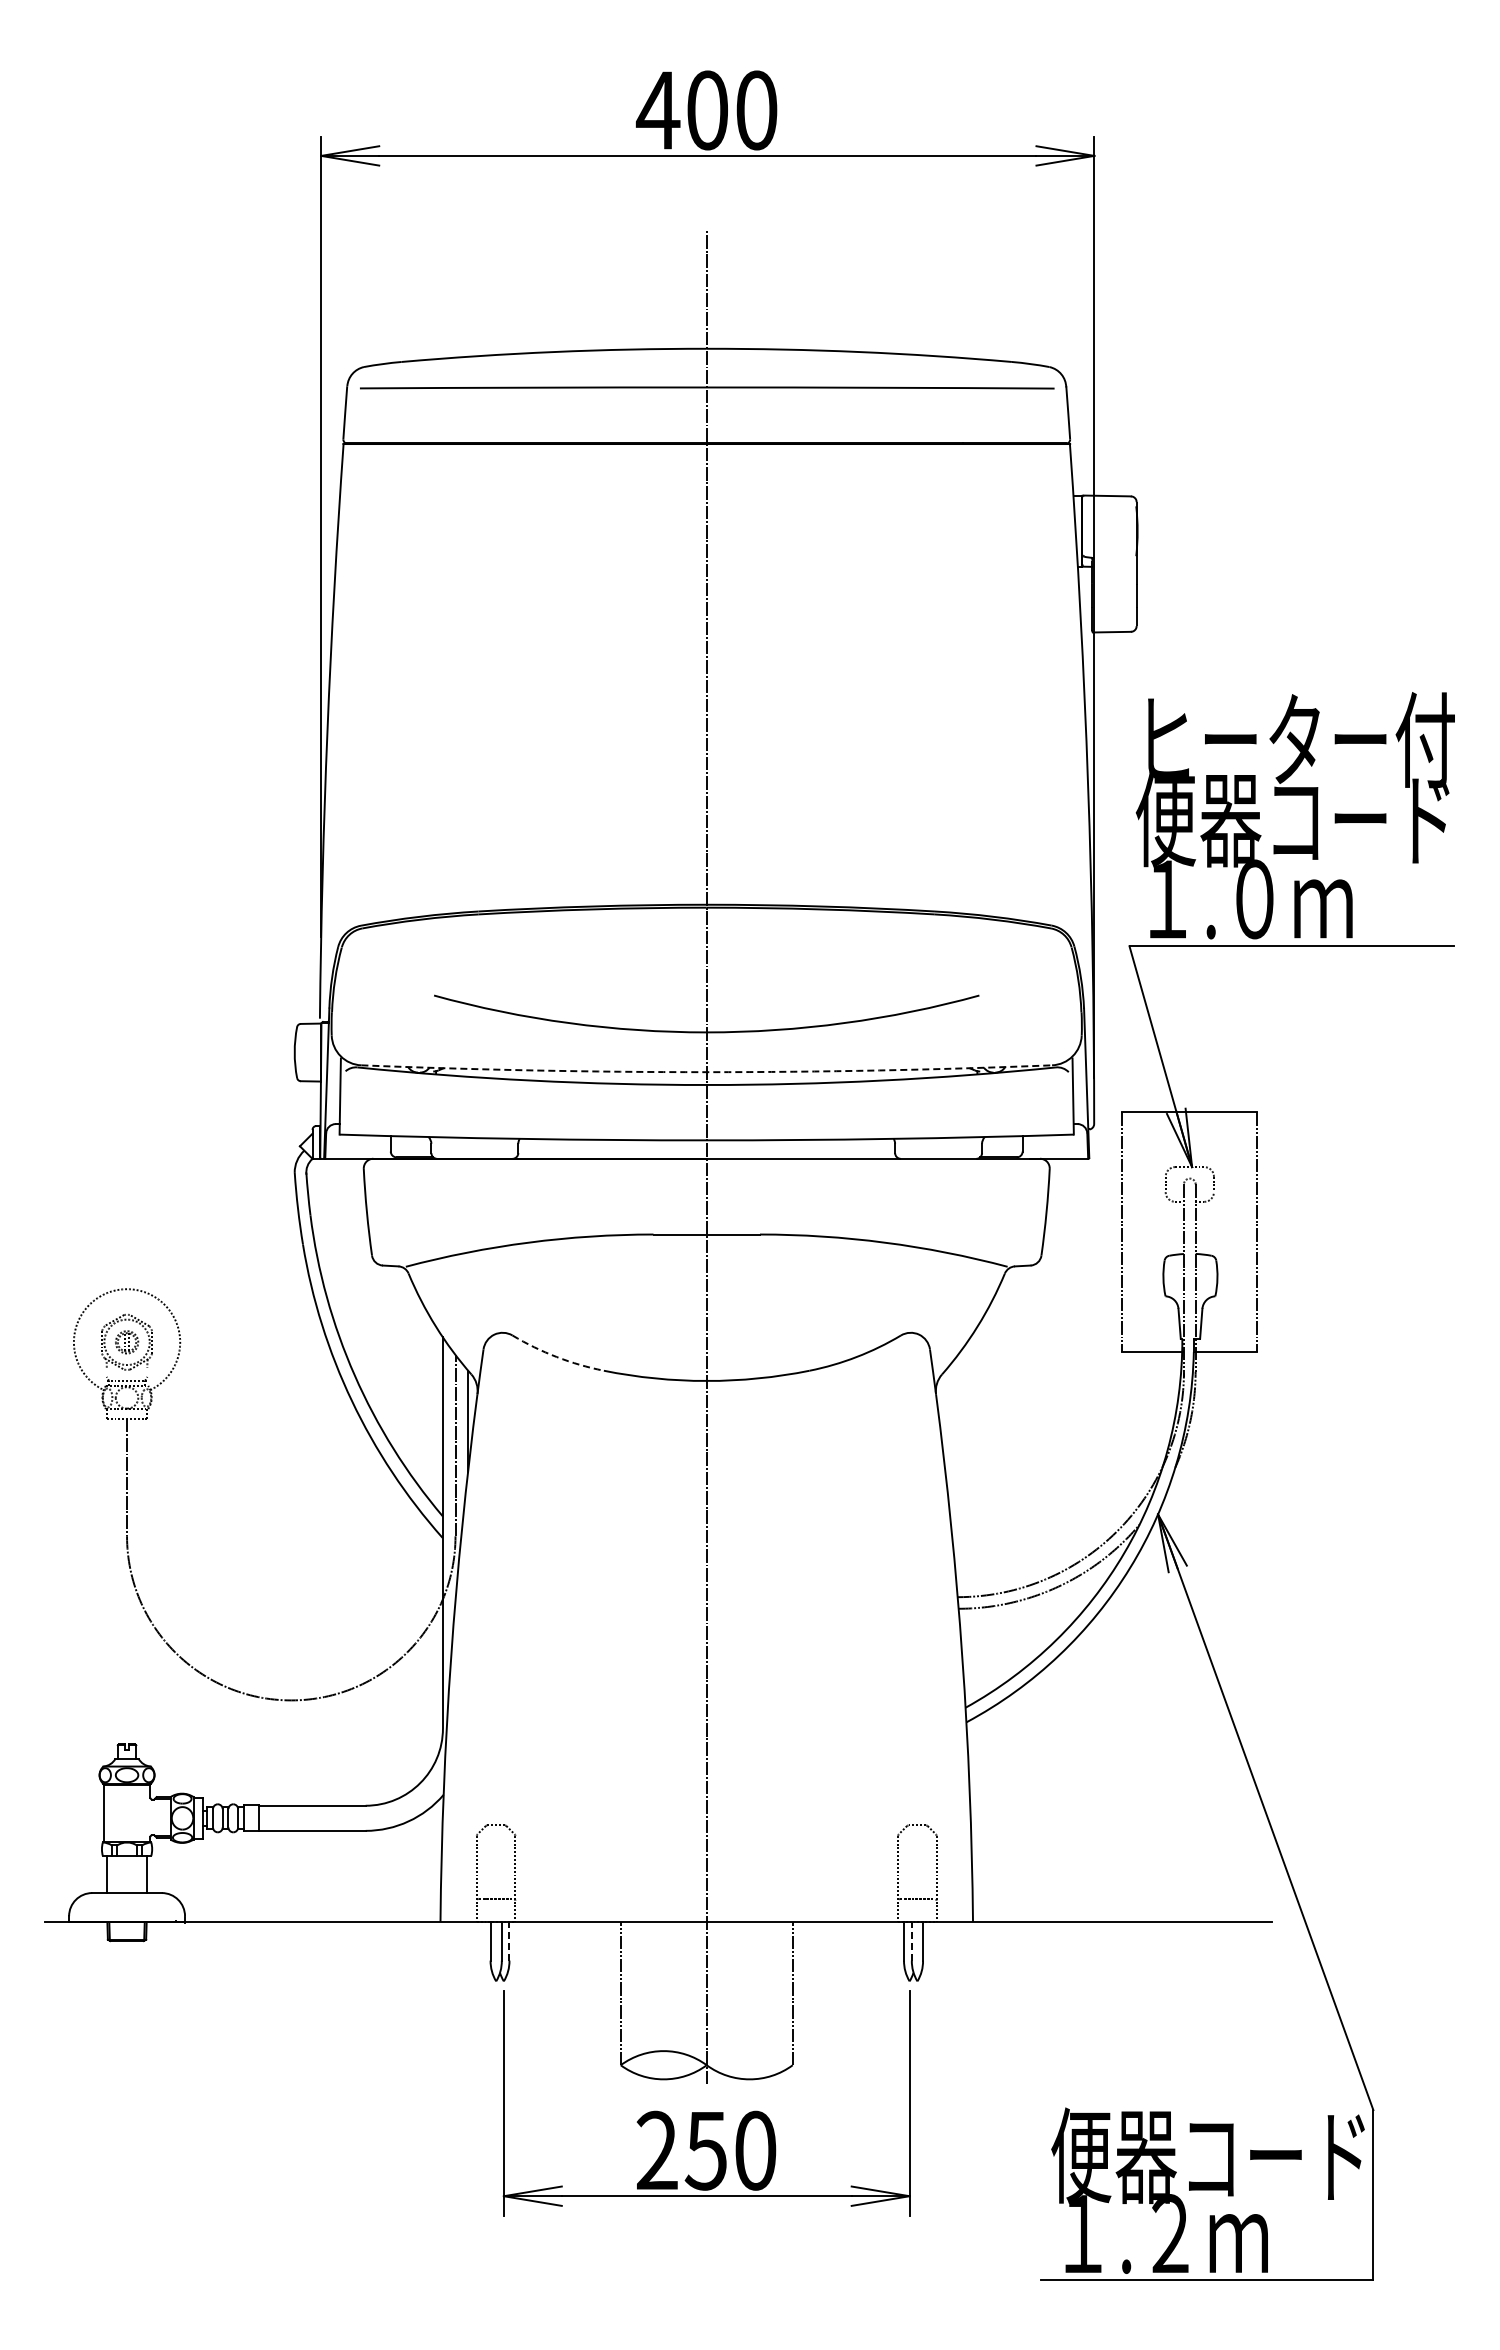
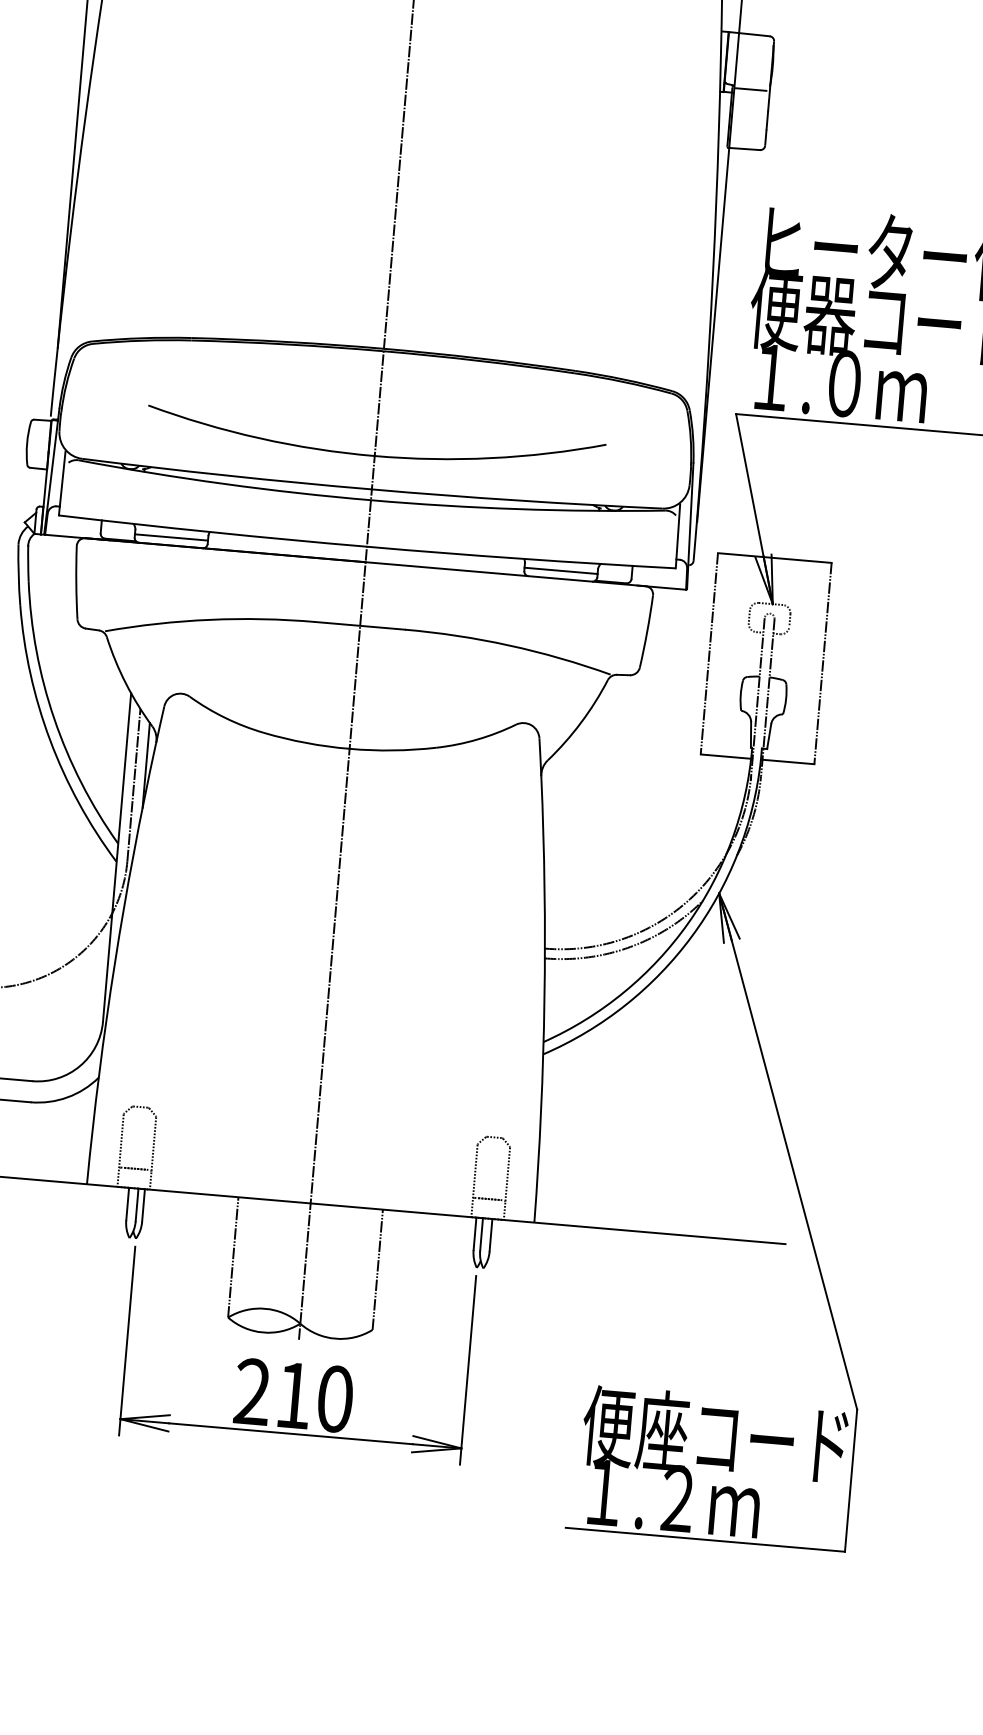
line: (1114, 561) -> (751, 89), added
arc: (706, 1072) -> (371, 489), dashed -> solid
line: (474, 1149) -> (171, 537), added
line: (938, 1149) -> (561, 571), added
arc: (556, 1357) -> (225, 718), dashed -> solid
line: (509, 1940) -> (143, 1204), dashed -> solid
line: (911, 1940) -> (481, 1233), dashed -> solid
text: (705, 2151) -> (293, 1396), 250 -> 210
text: (1145, 2154) -> (662, 1430), 便器コード -> 便座コード

